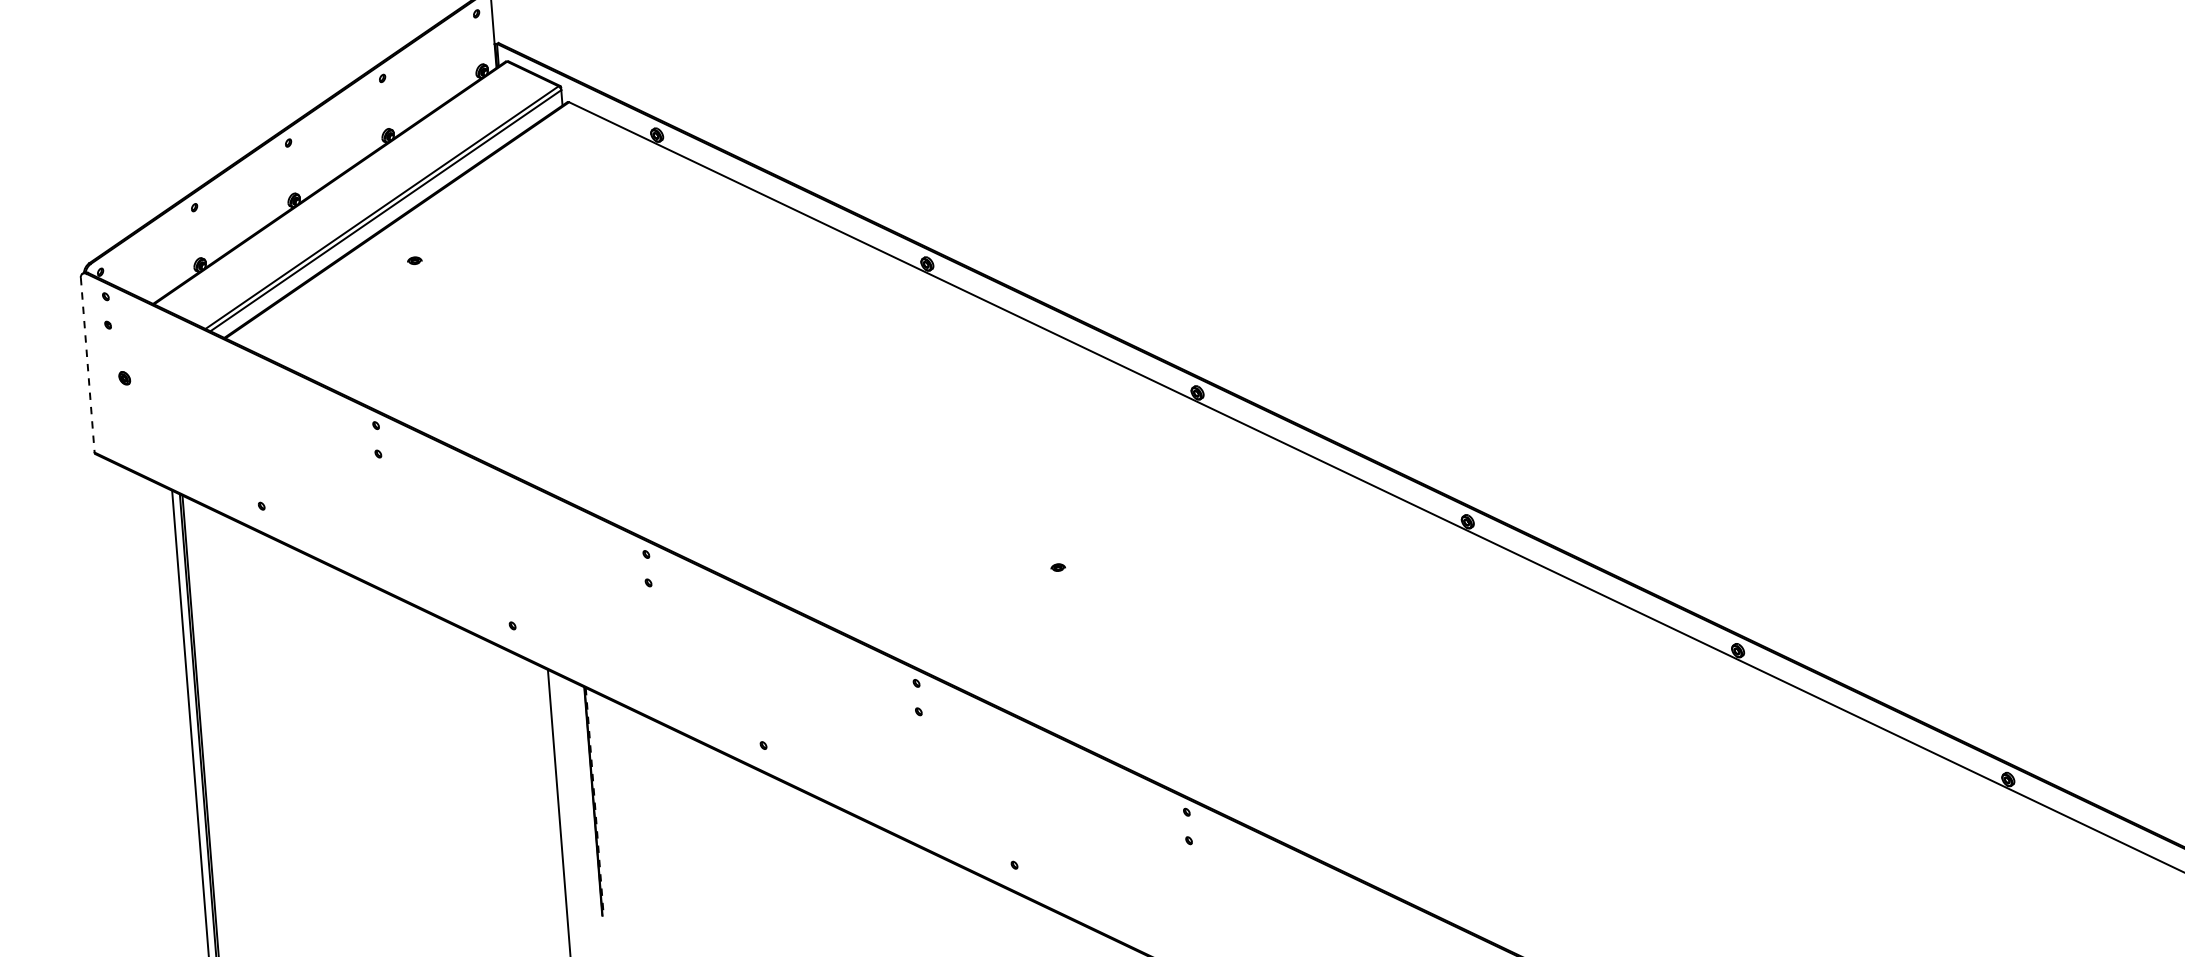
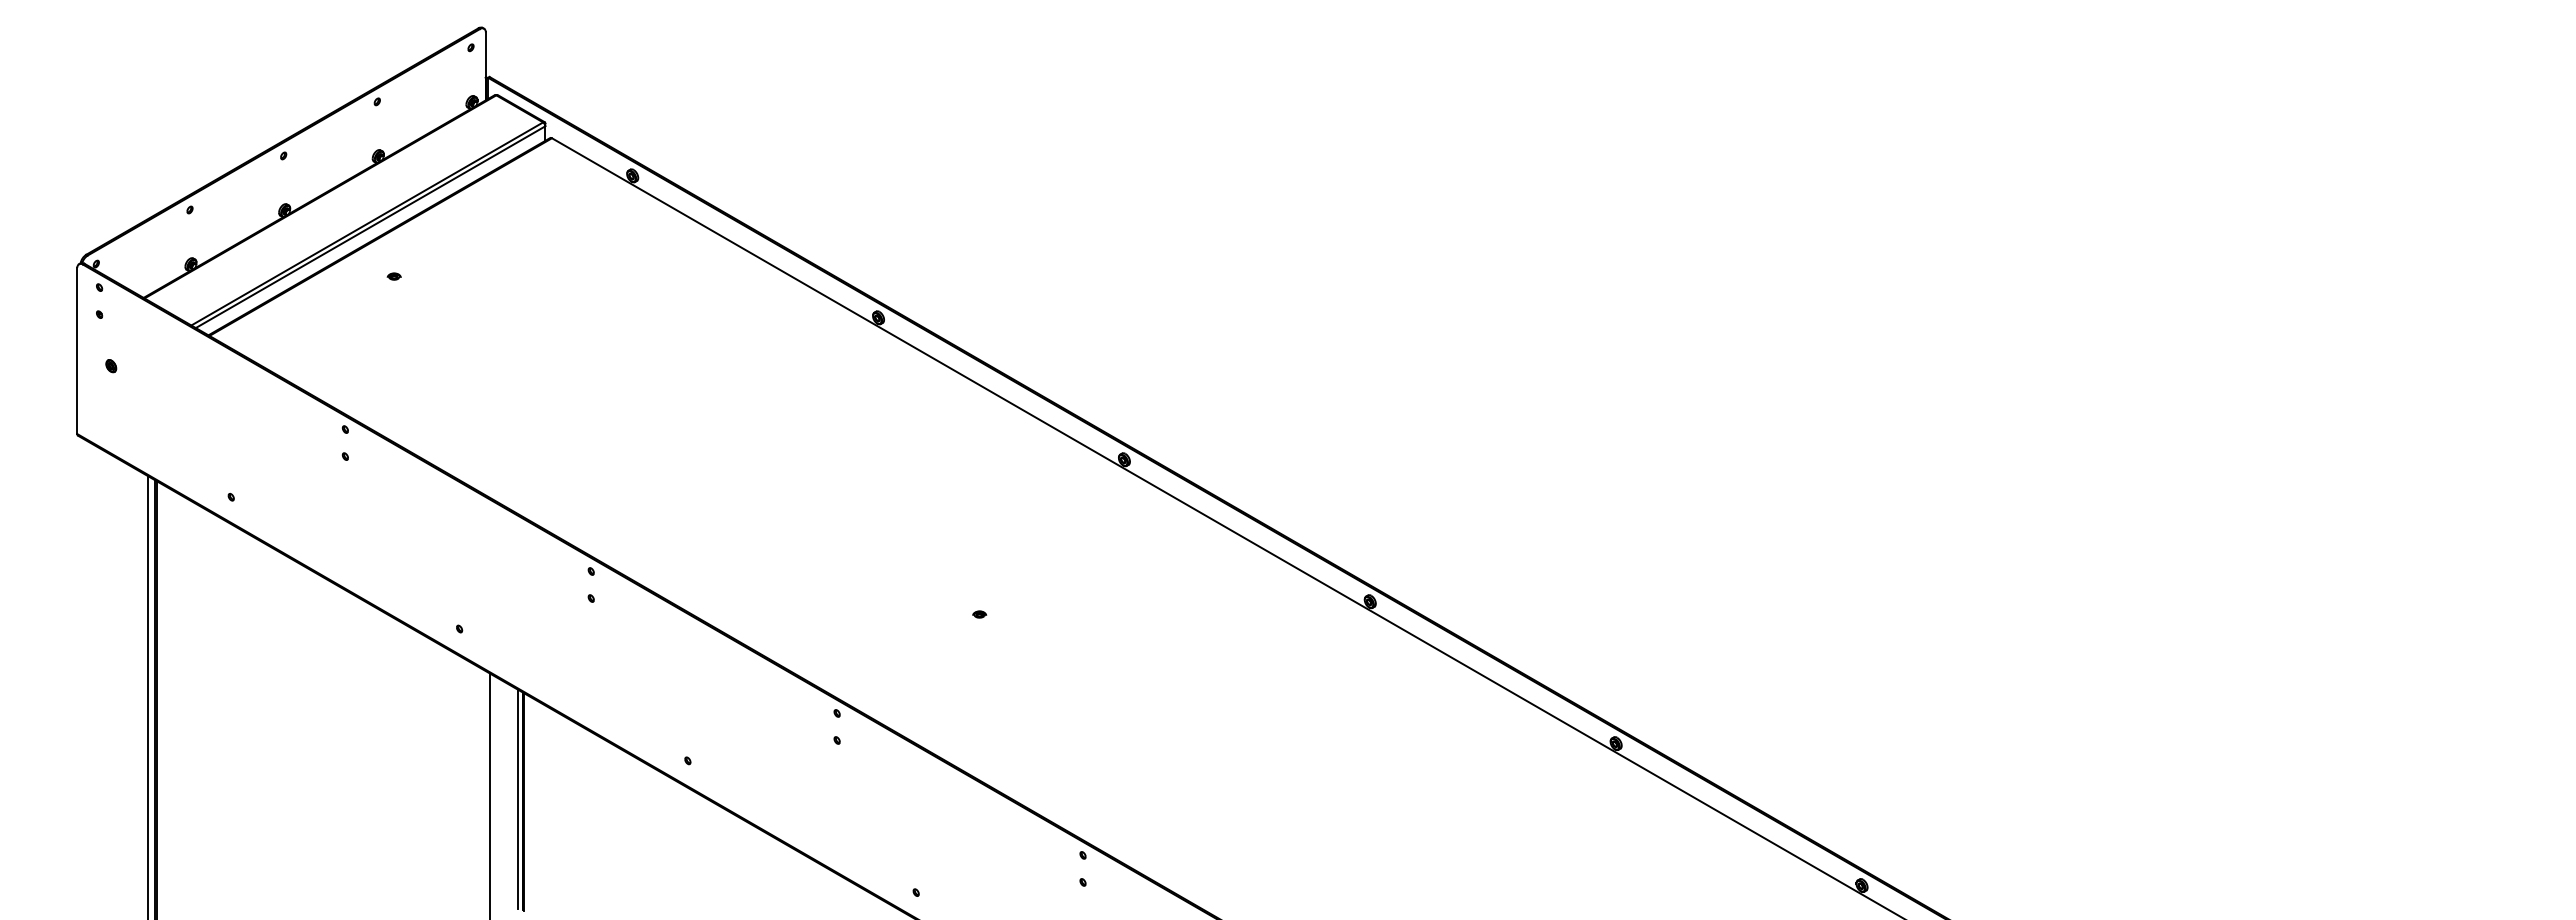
line: (87, 365) -> (77, 351), dashed -> solid
line: (587, 799) -> (517, 798), added
line: (595, 802) -> (524, 802), dashed -> solid

